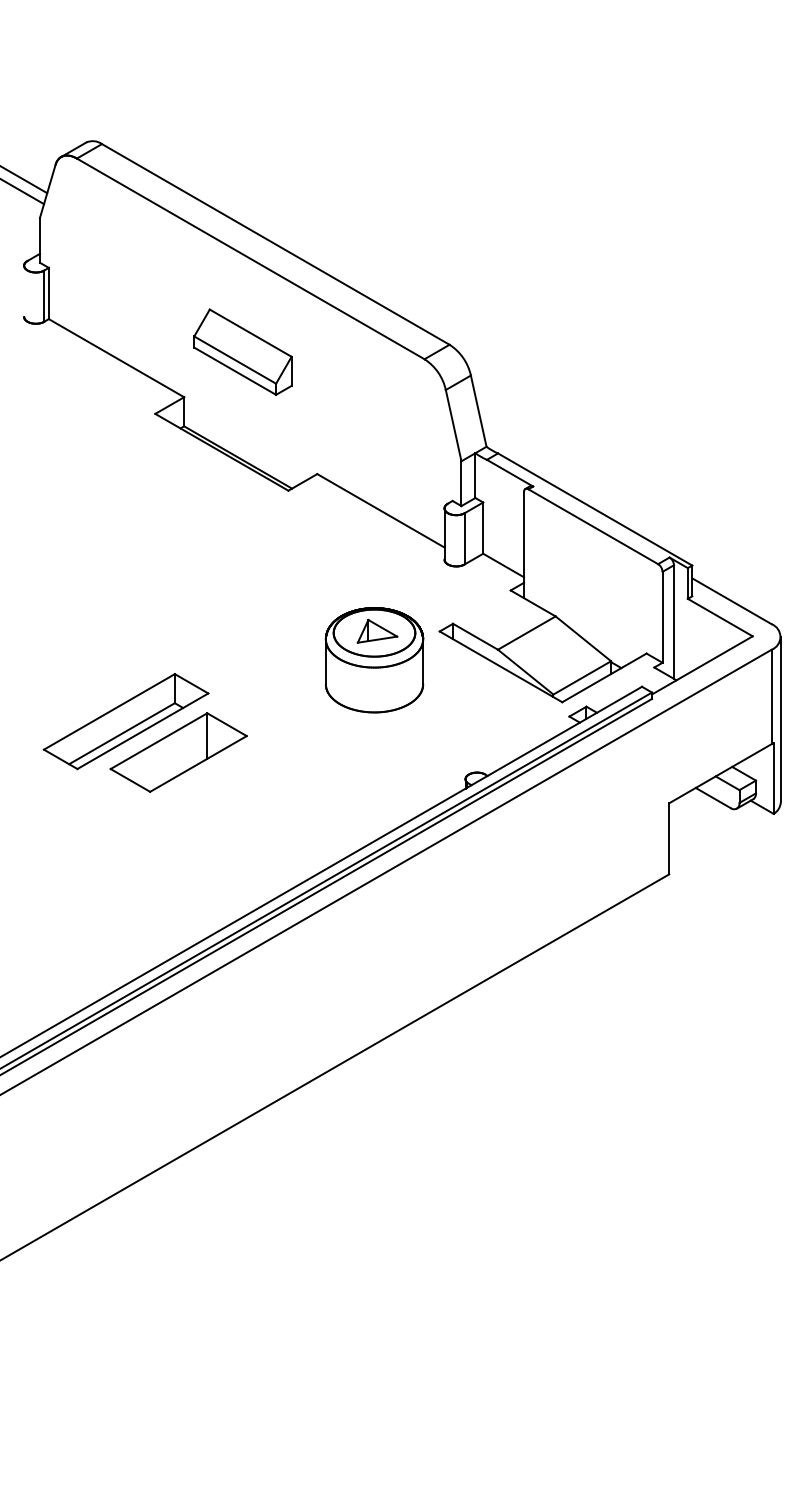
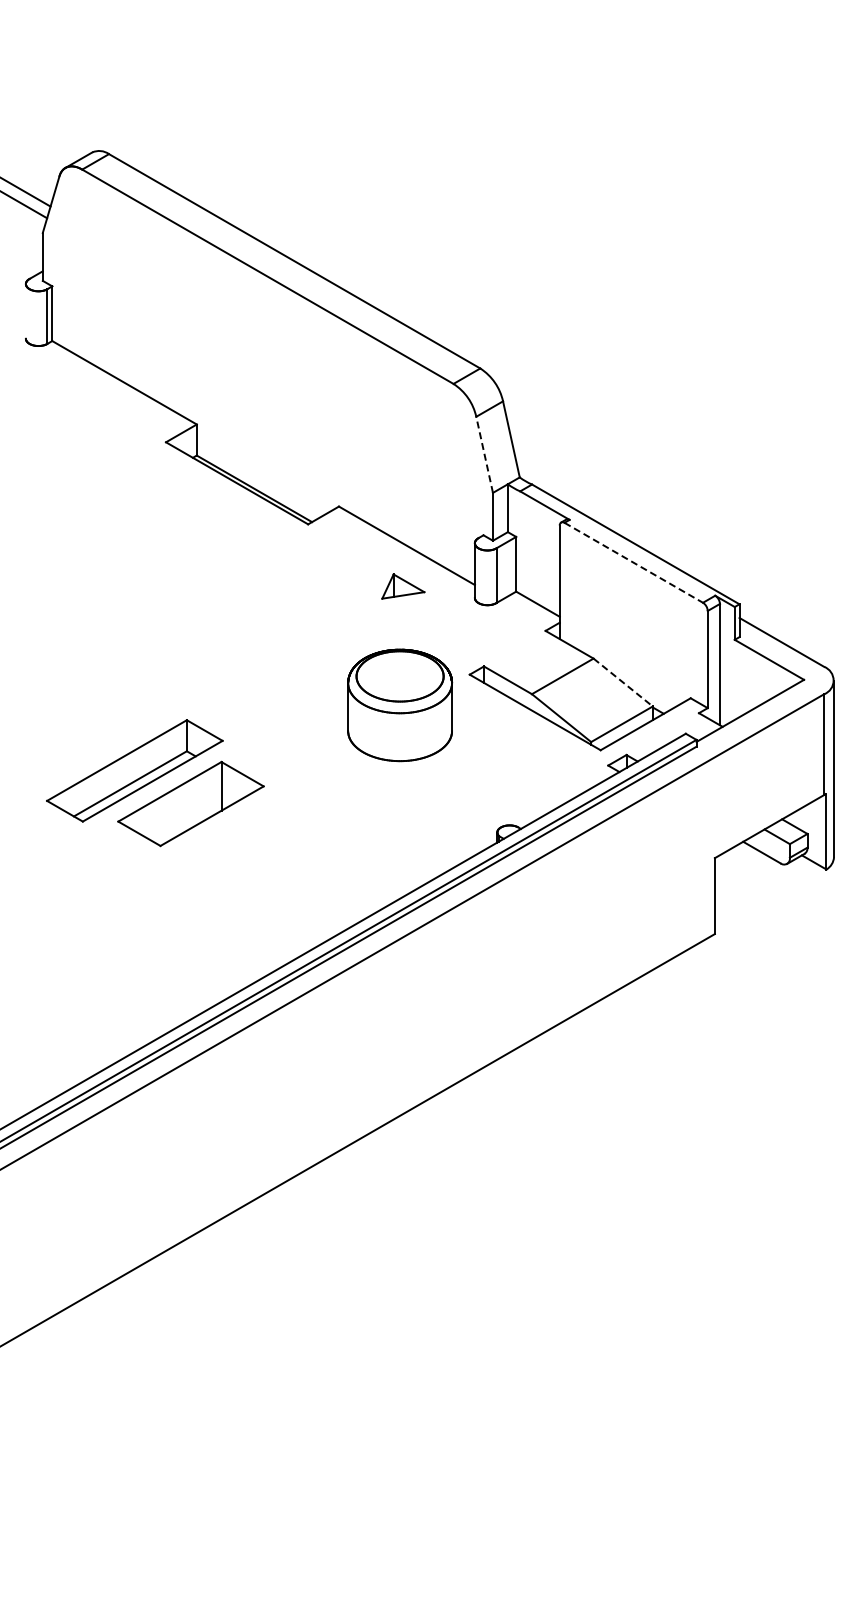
part: (242, 351) -> (259, 375), removed
line: (453, 425) -> (484, 454), solid -> dashed
line: (593, 526) -> (633, 562), solid -> dashed
part: (377, 631) -> (403, 586), moved
line: (583, 638) -> (623, 682), solid -> dashed

